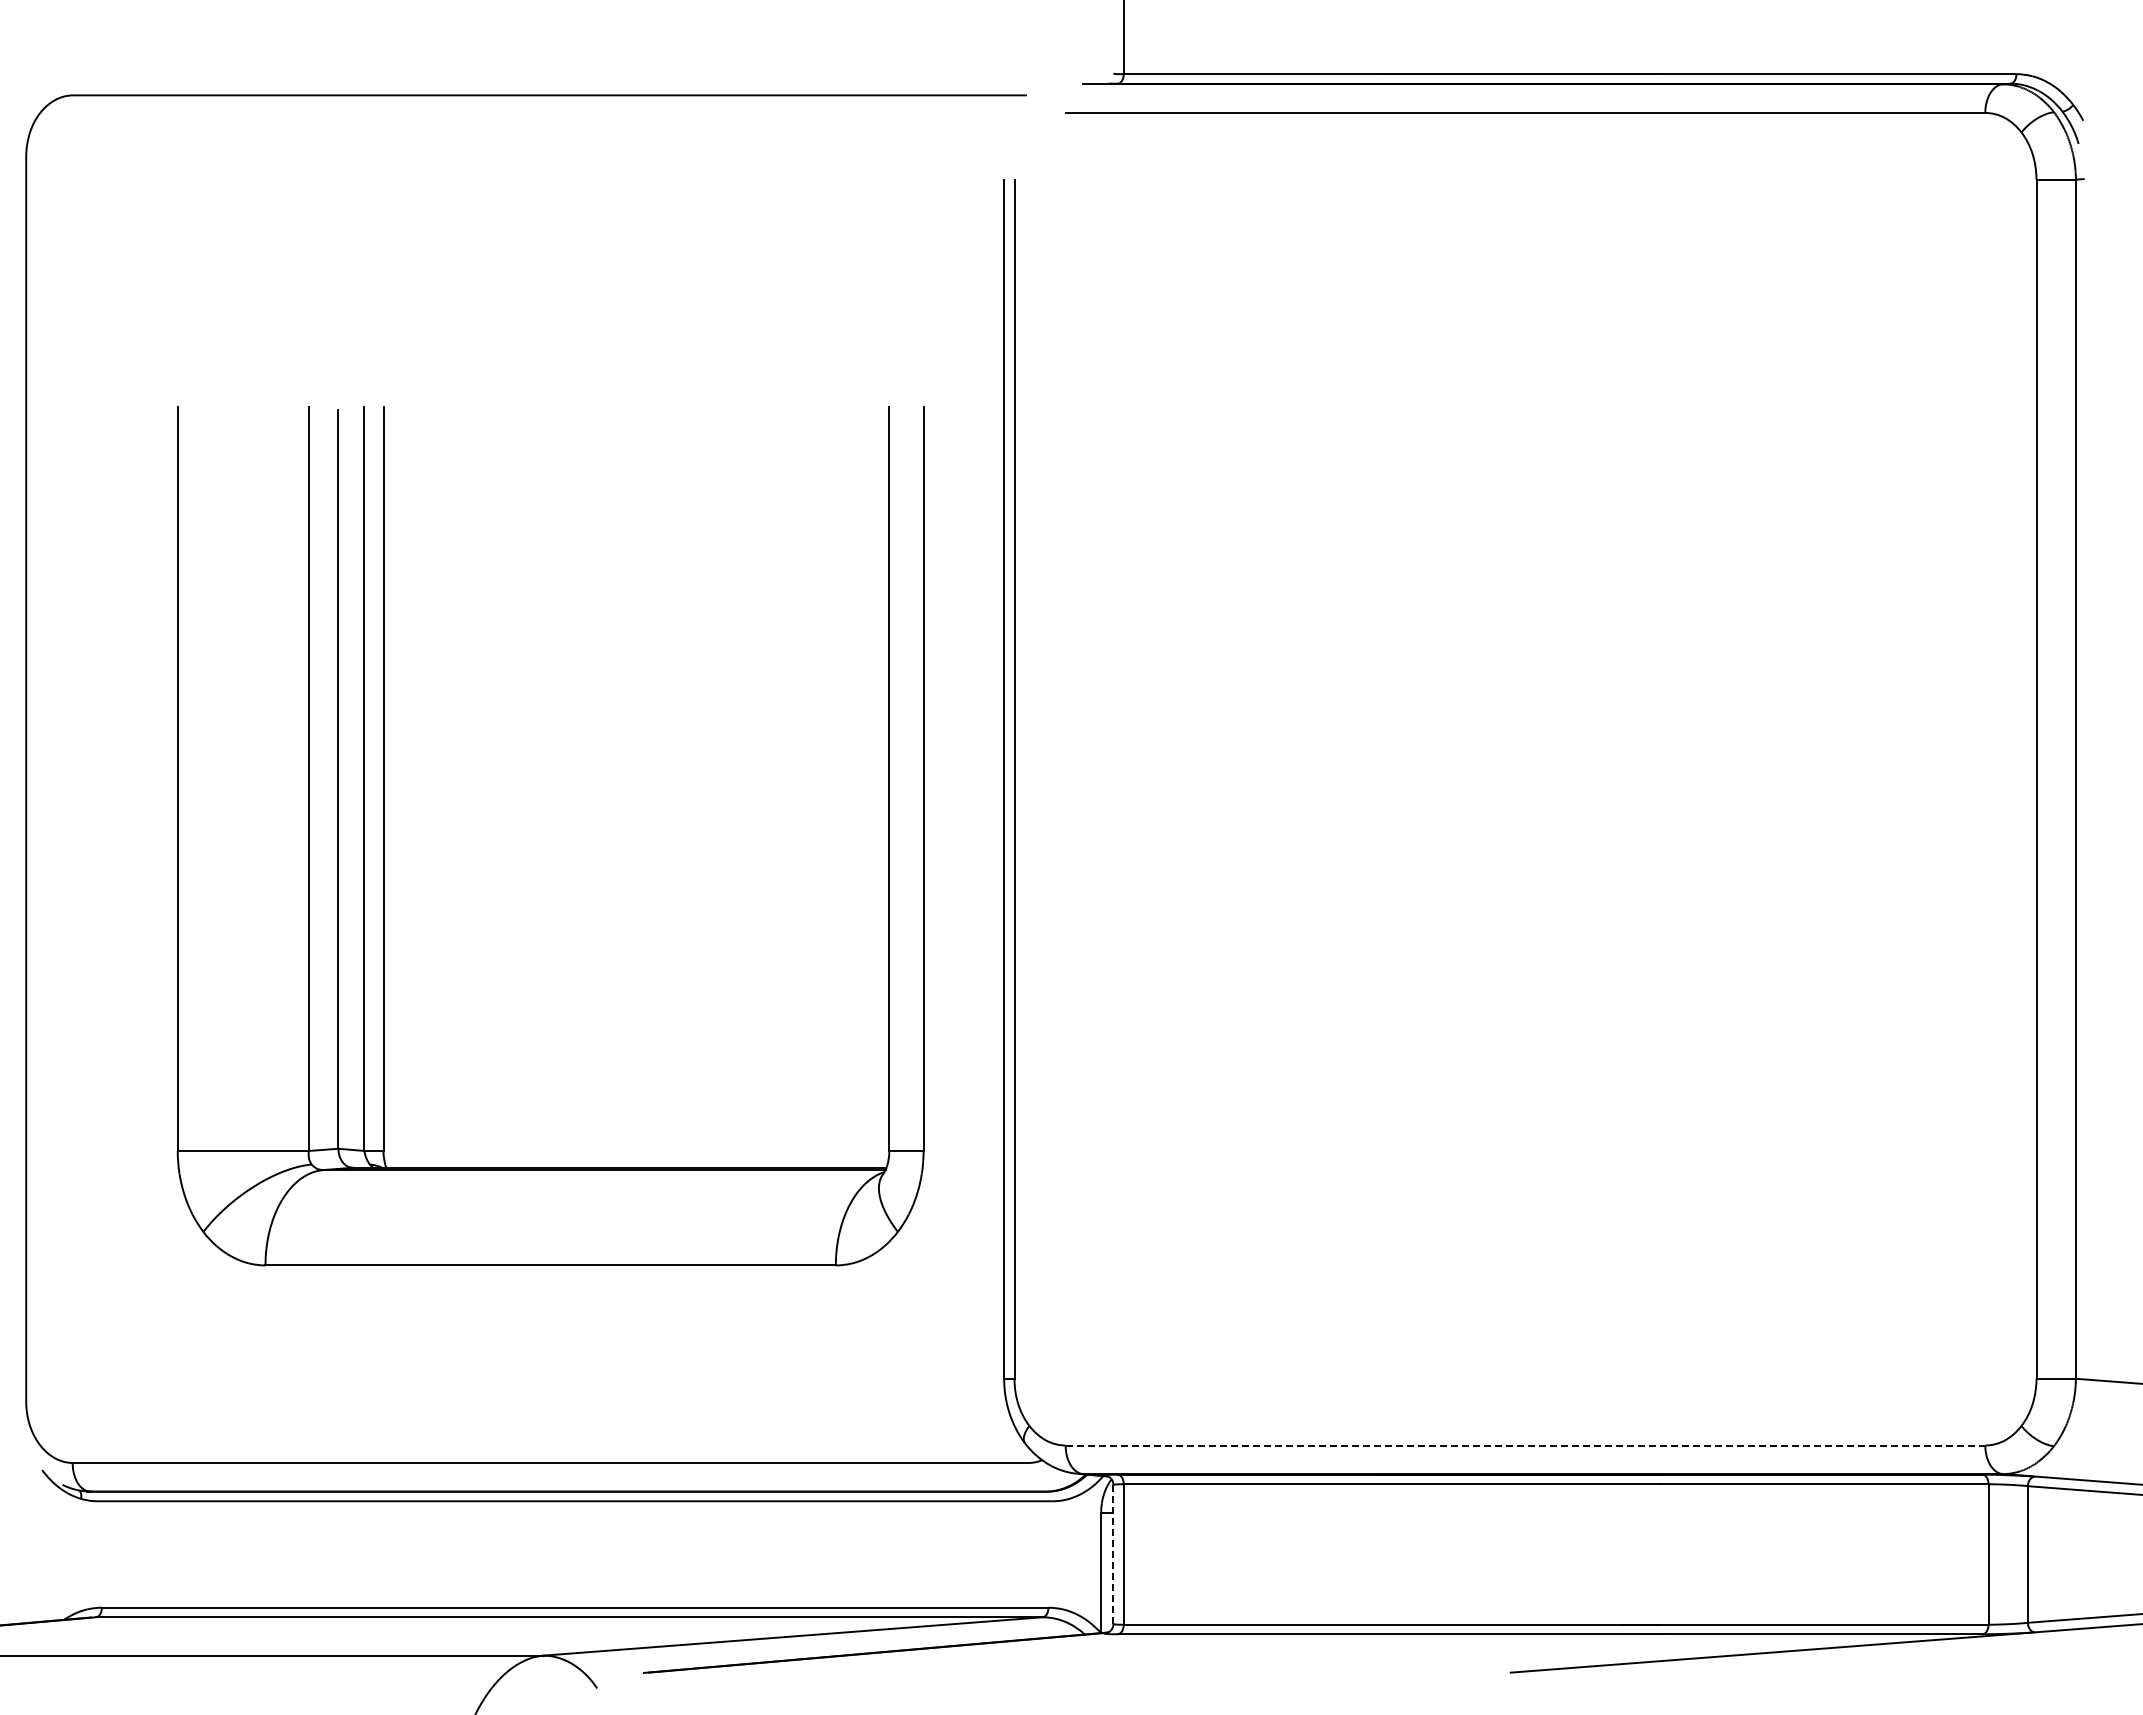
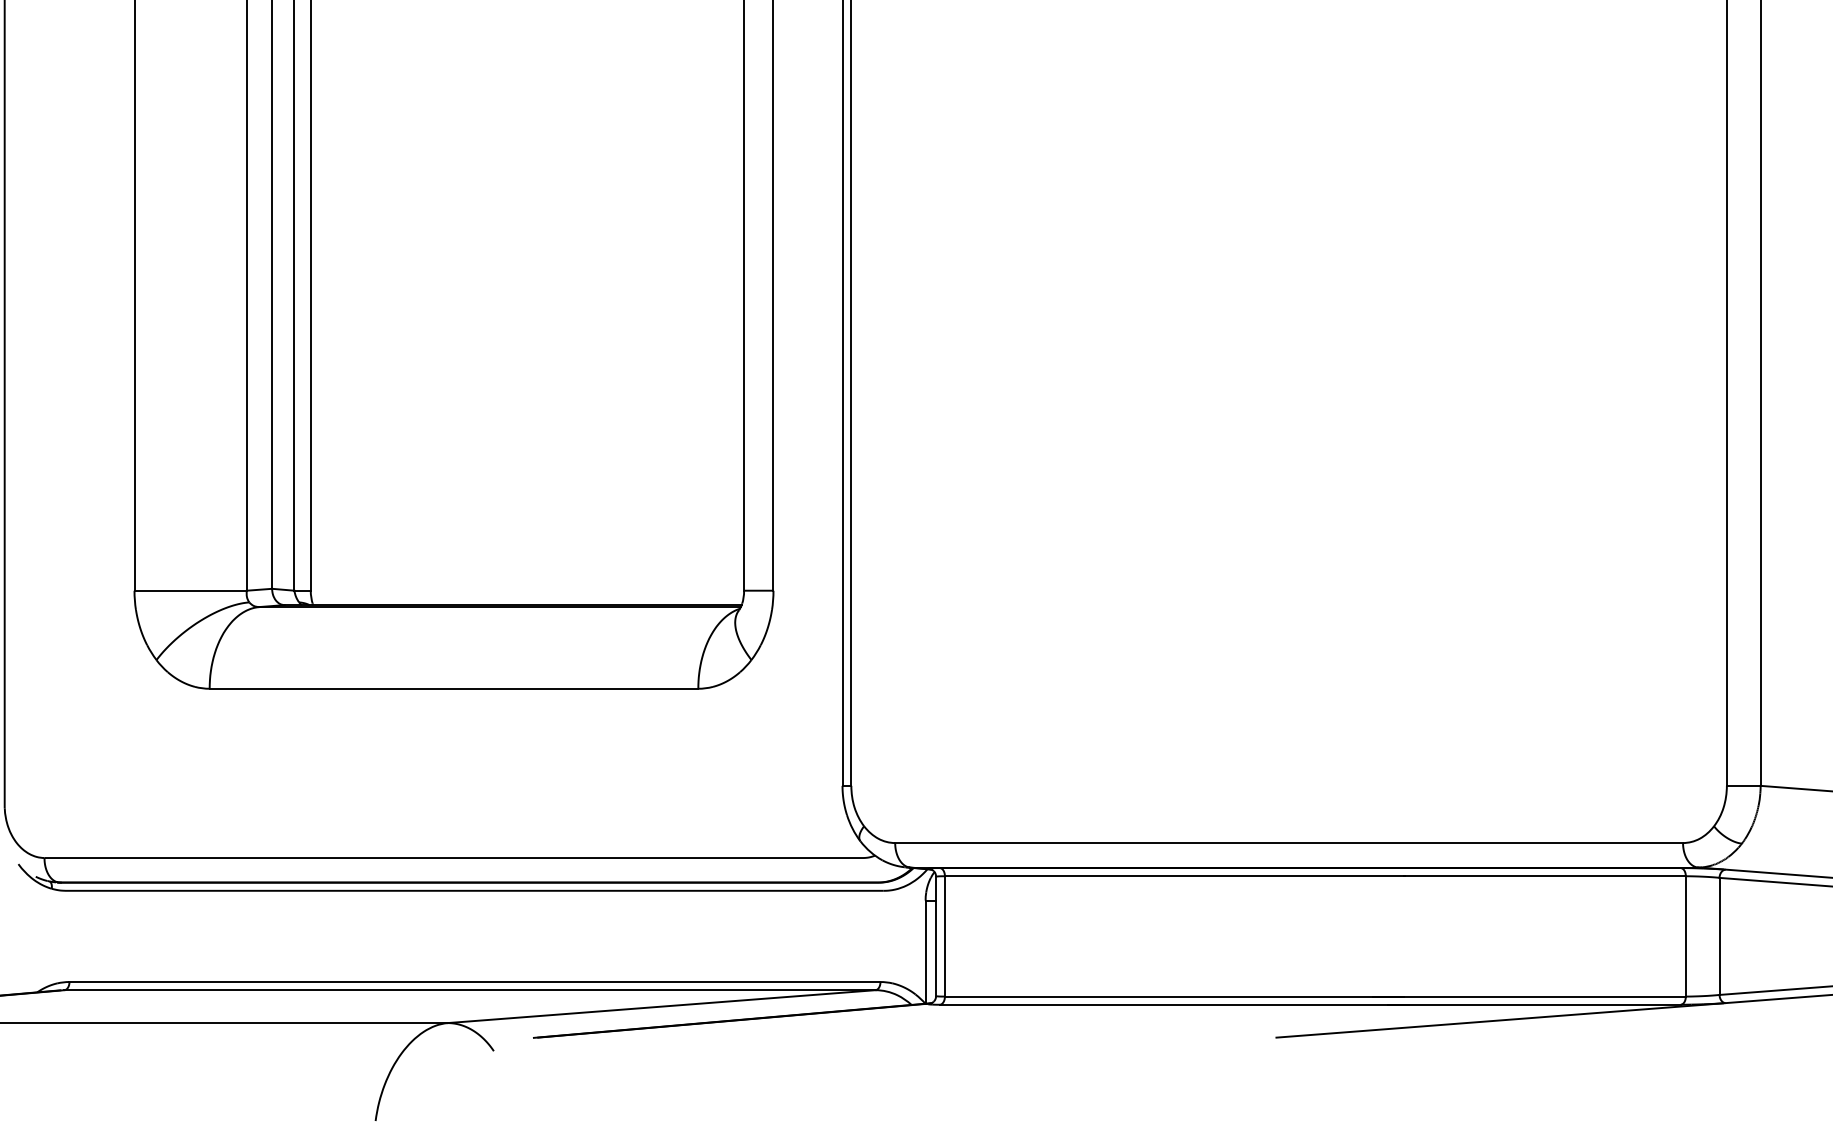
line: (1525, 1445) -> (1289, 843), dashed -> solid
line: (1113, 1554) -> (936, 936), dashed -> solid

